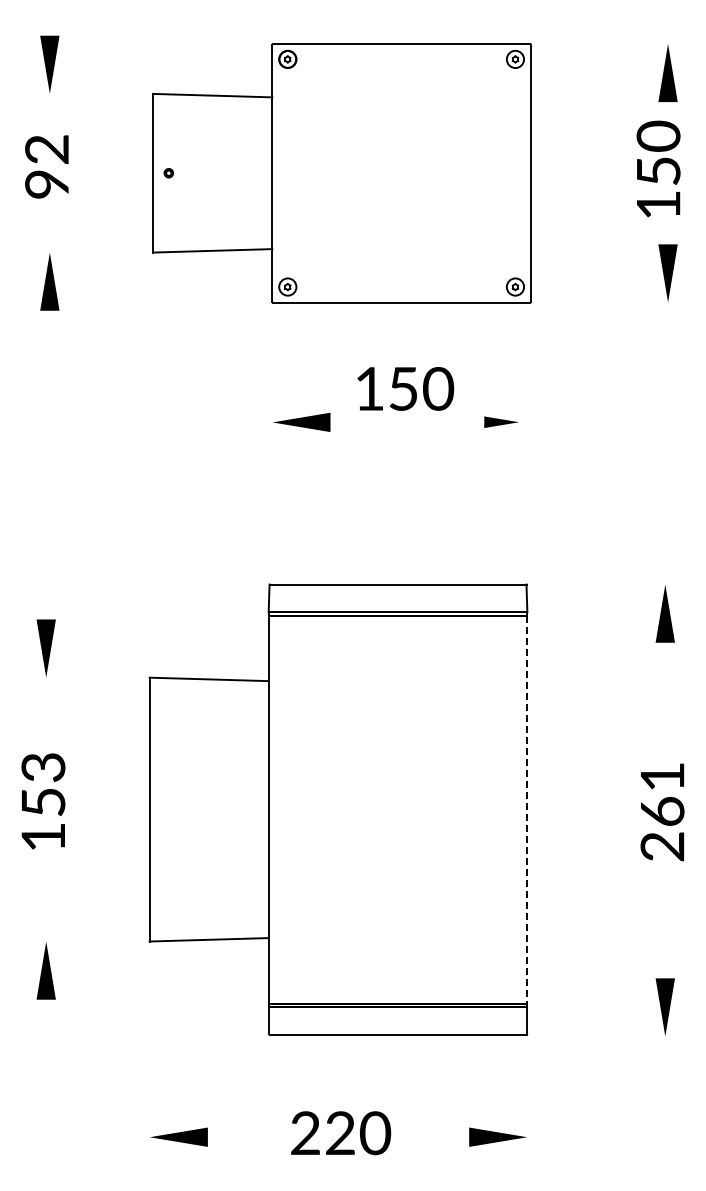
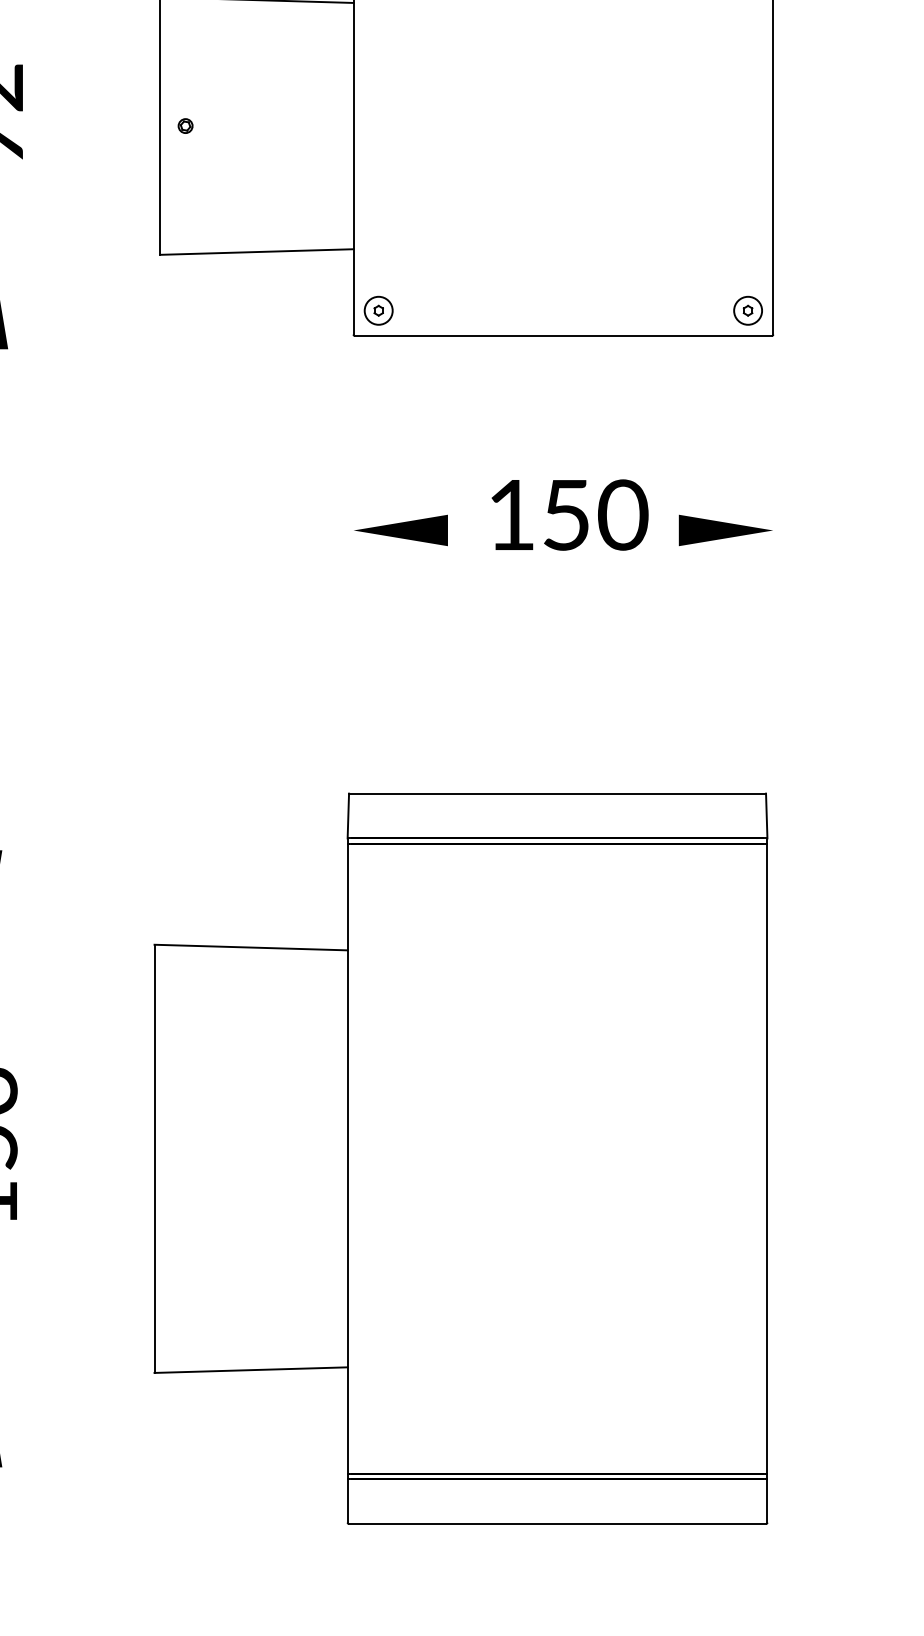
text: (405, 388) -> (569, 514), moved
part: (501, 421) -> (725, 528), size x1.67
line: (527, 809) -> (767, 1158), dashed -> solid

